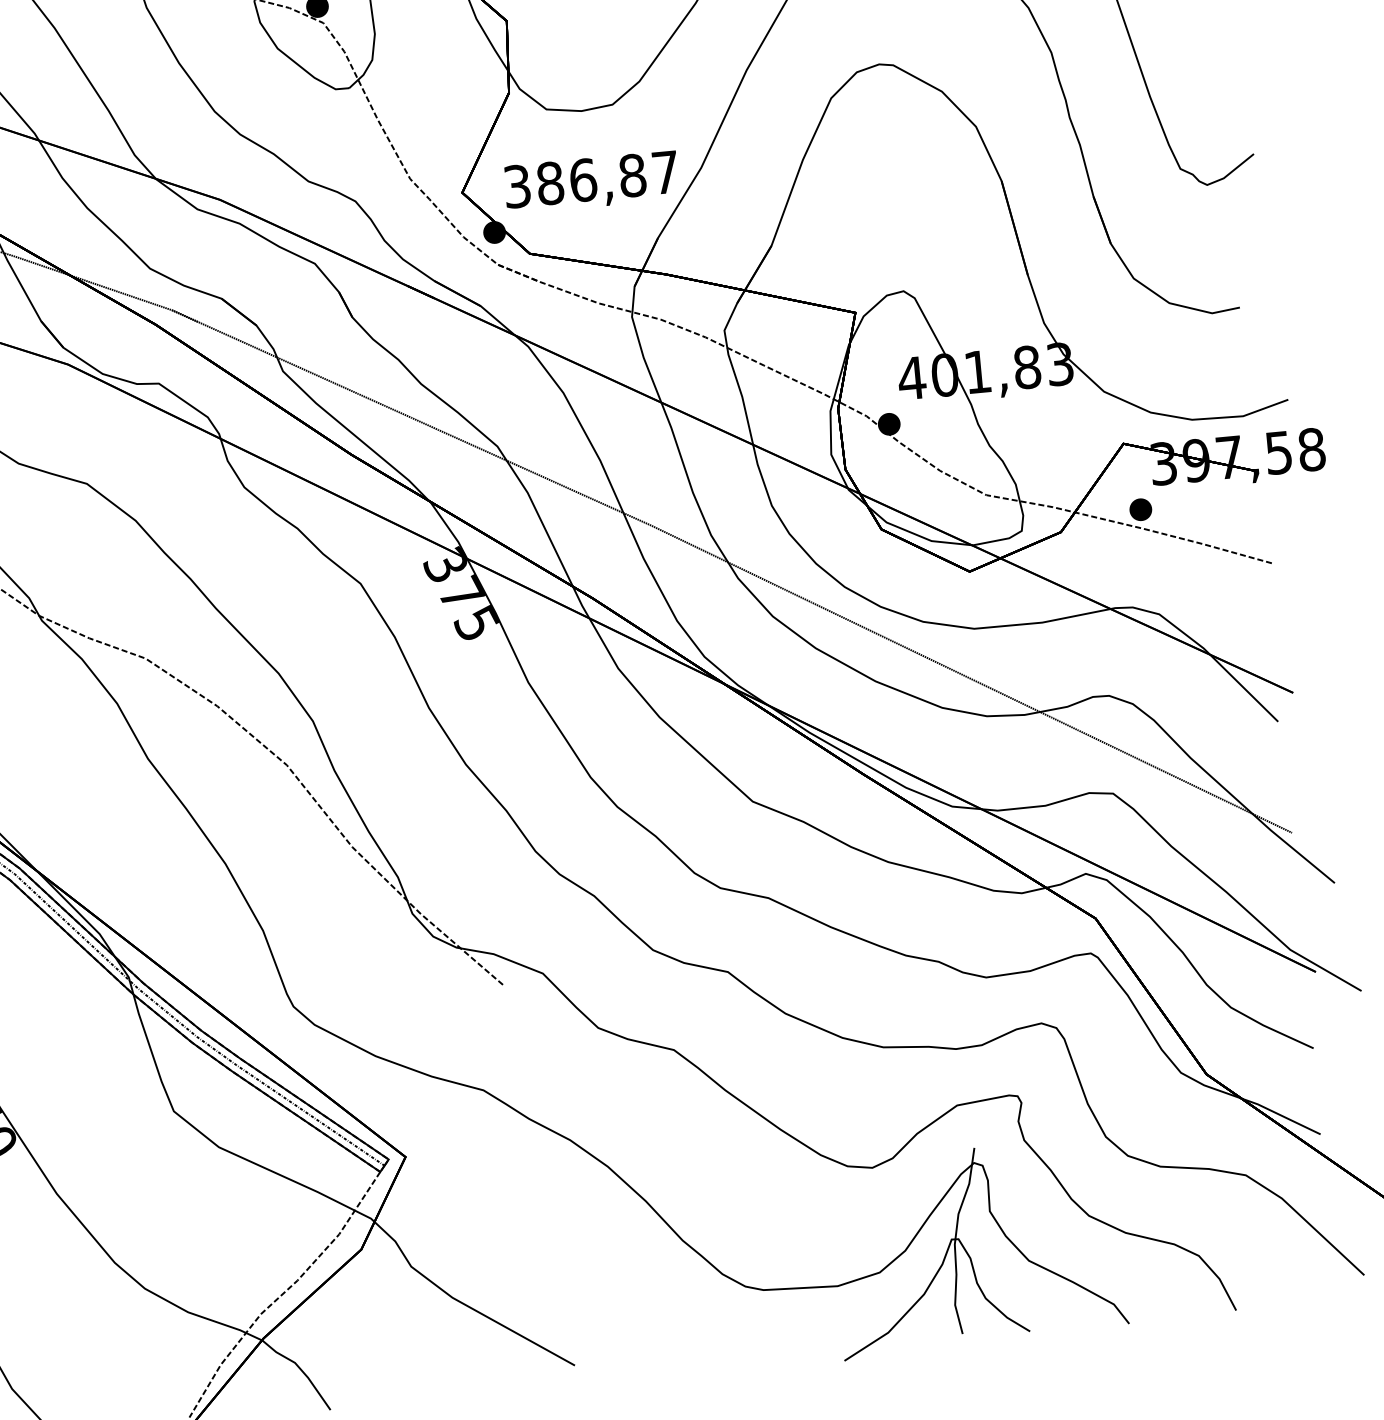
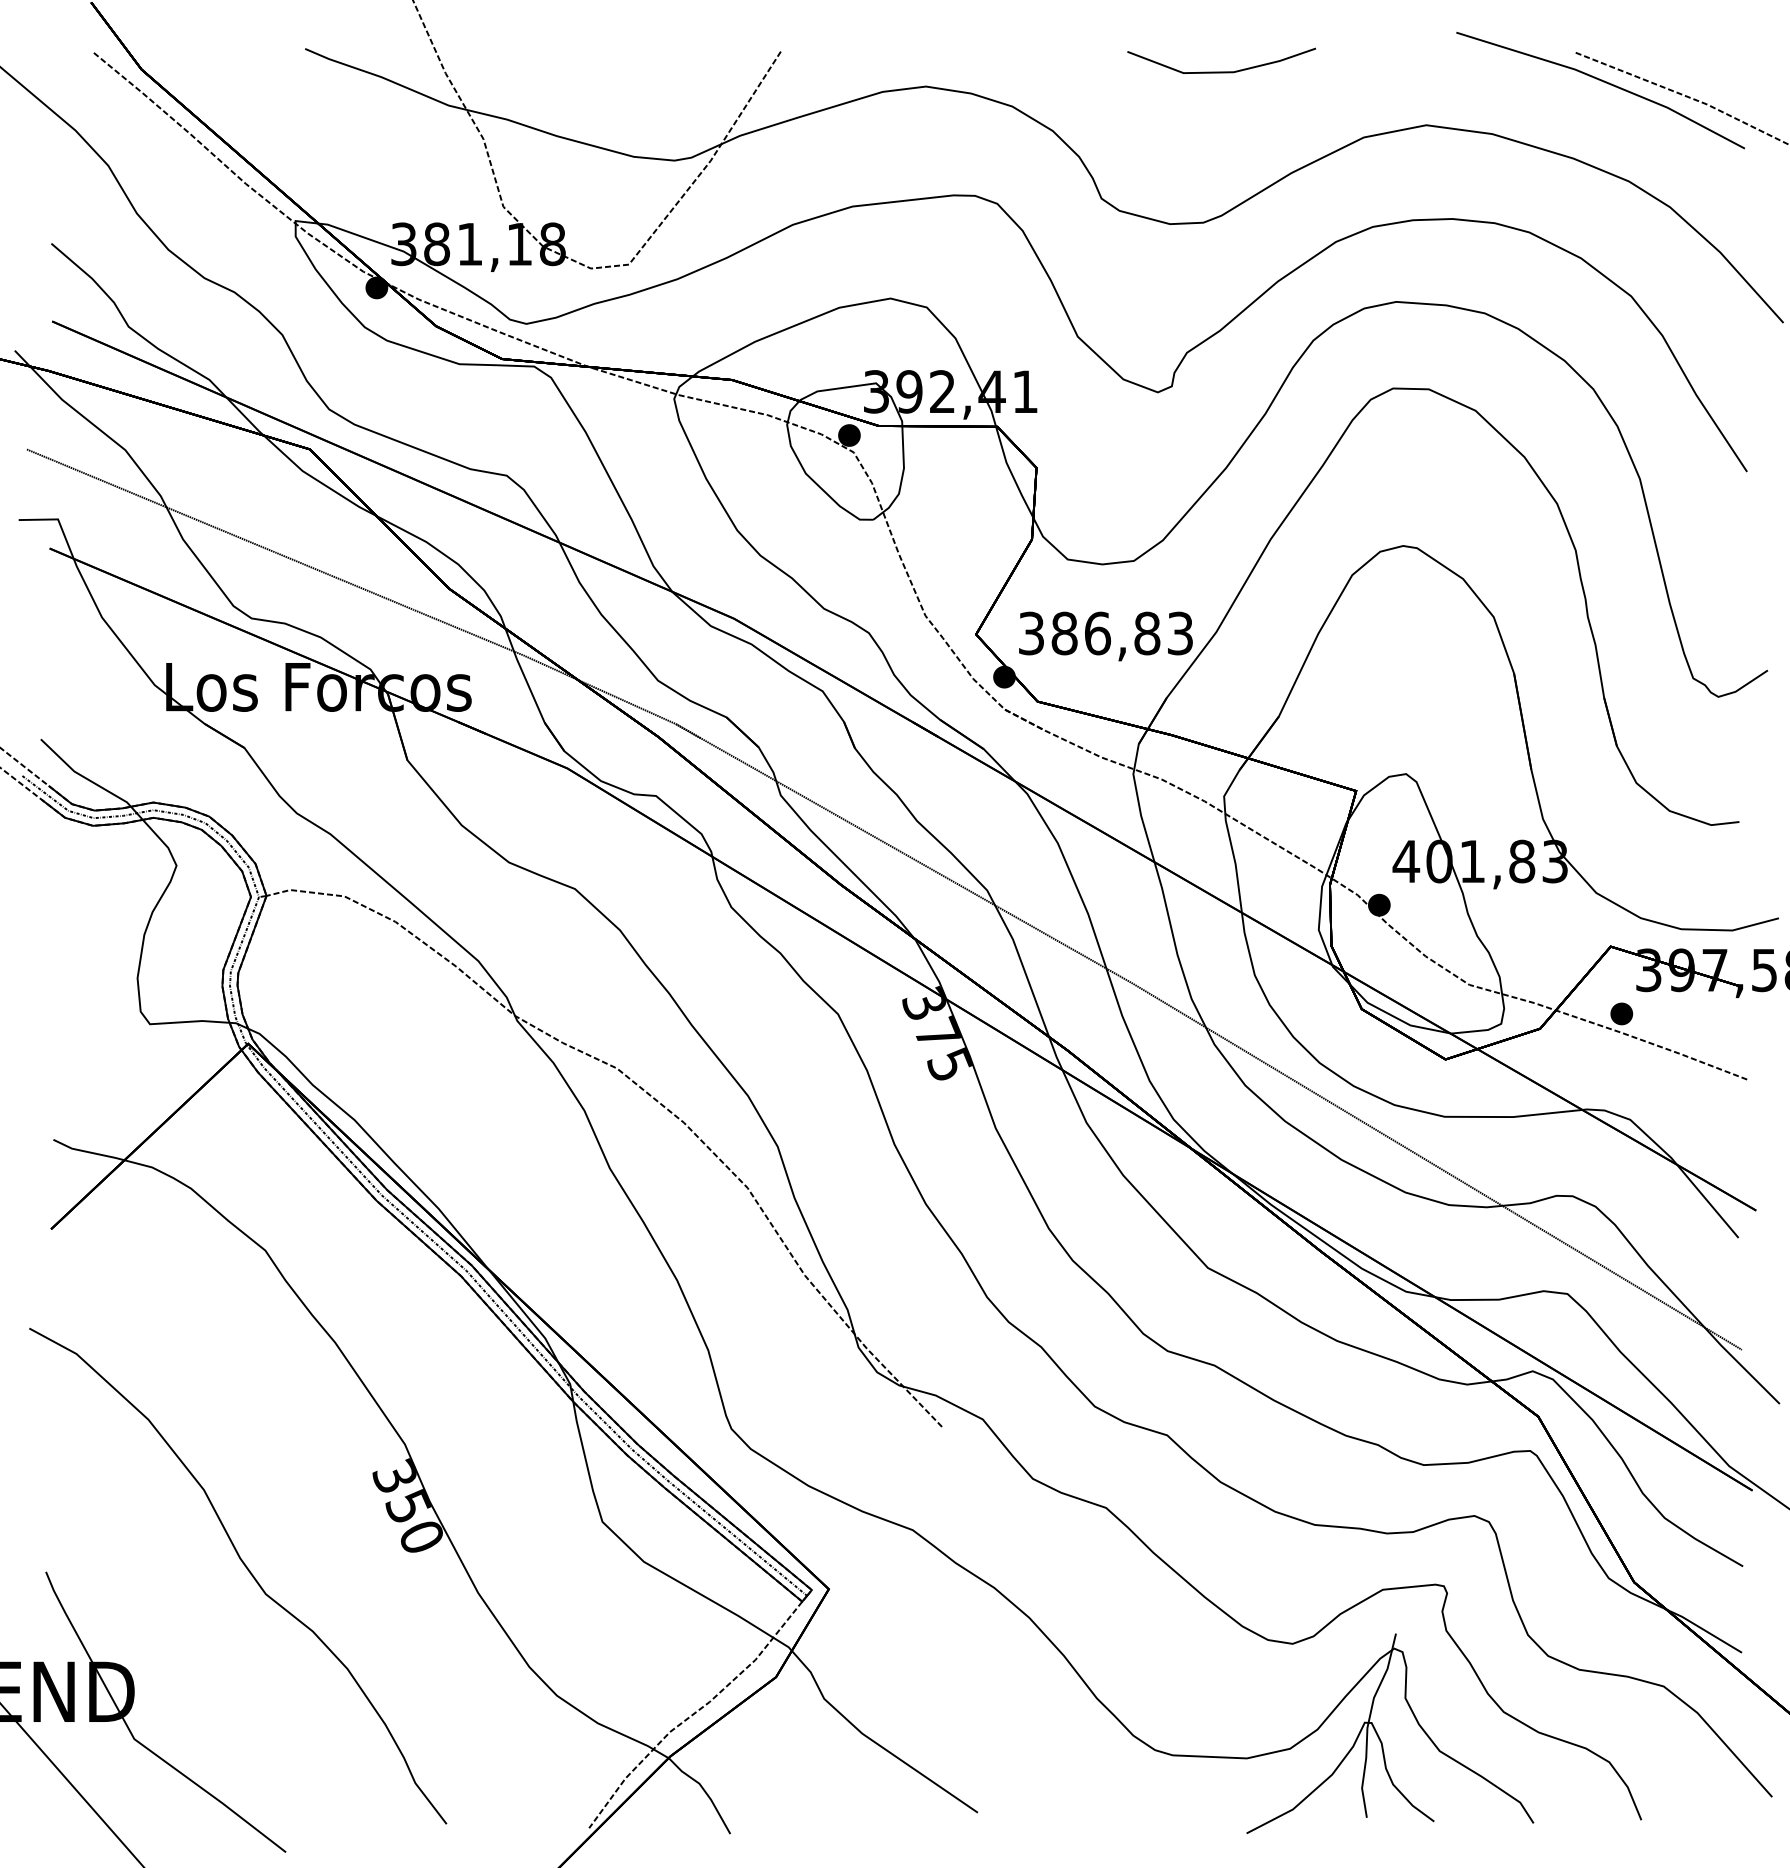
text: (665, 172) -> (1180, 633), 386,87 -> 386,83

